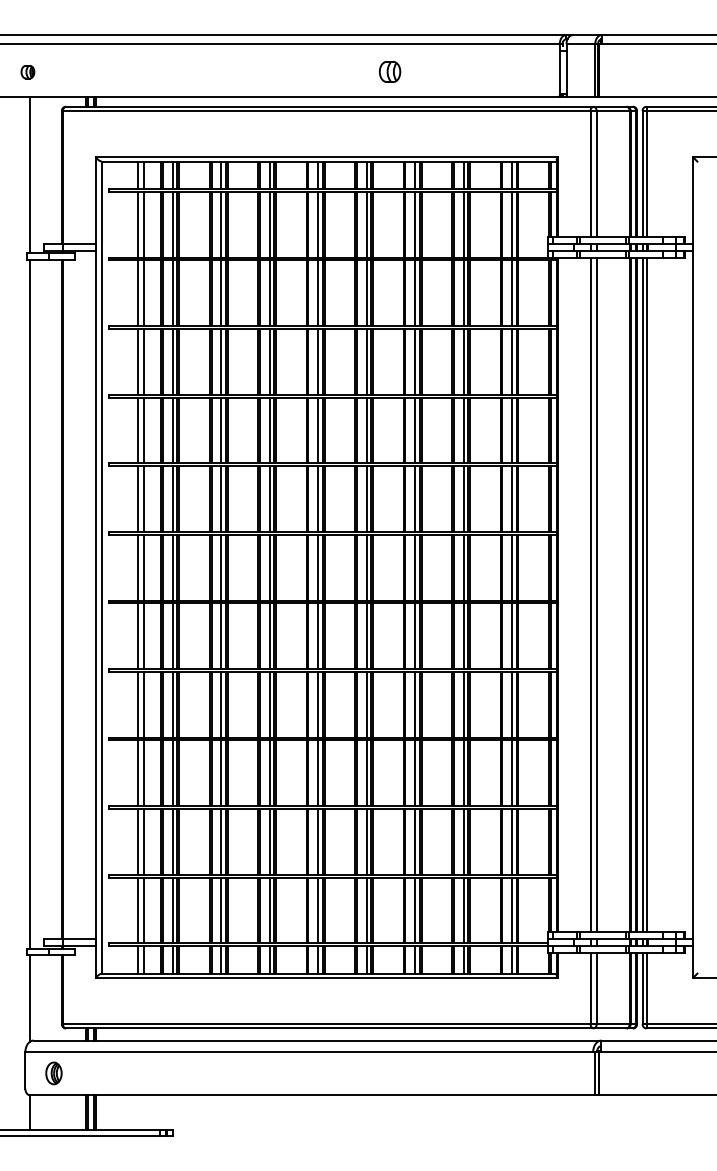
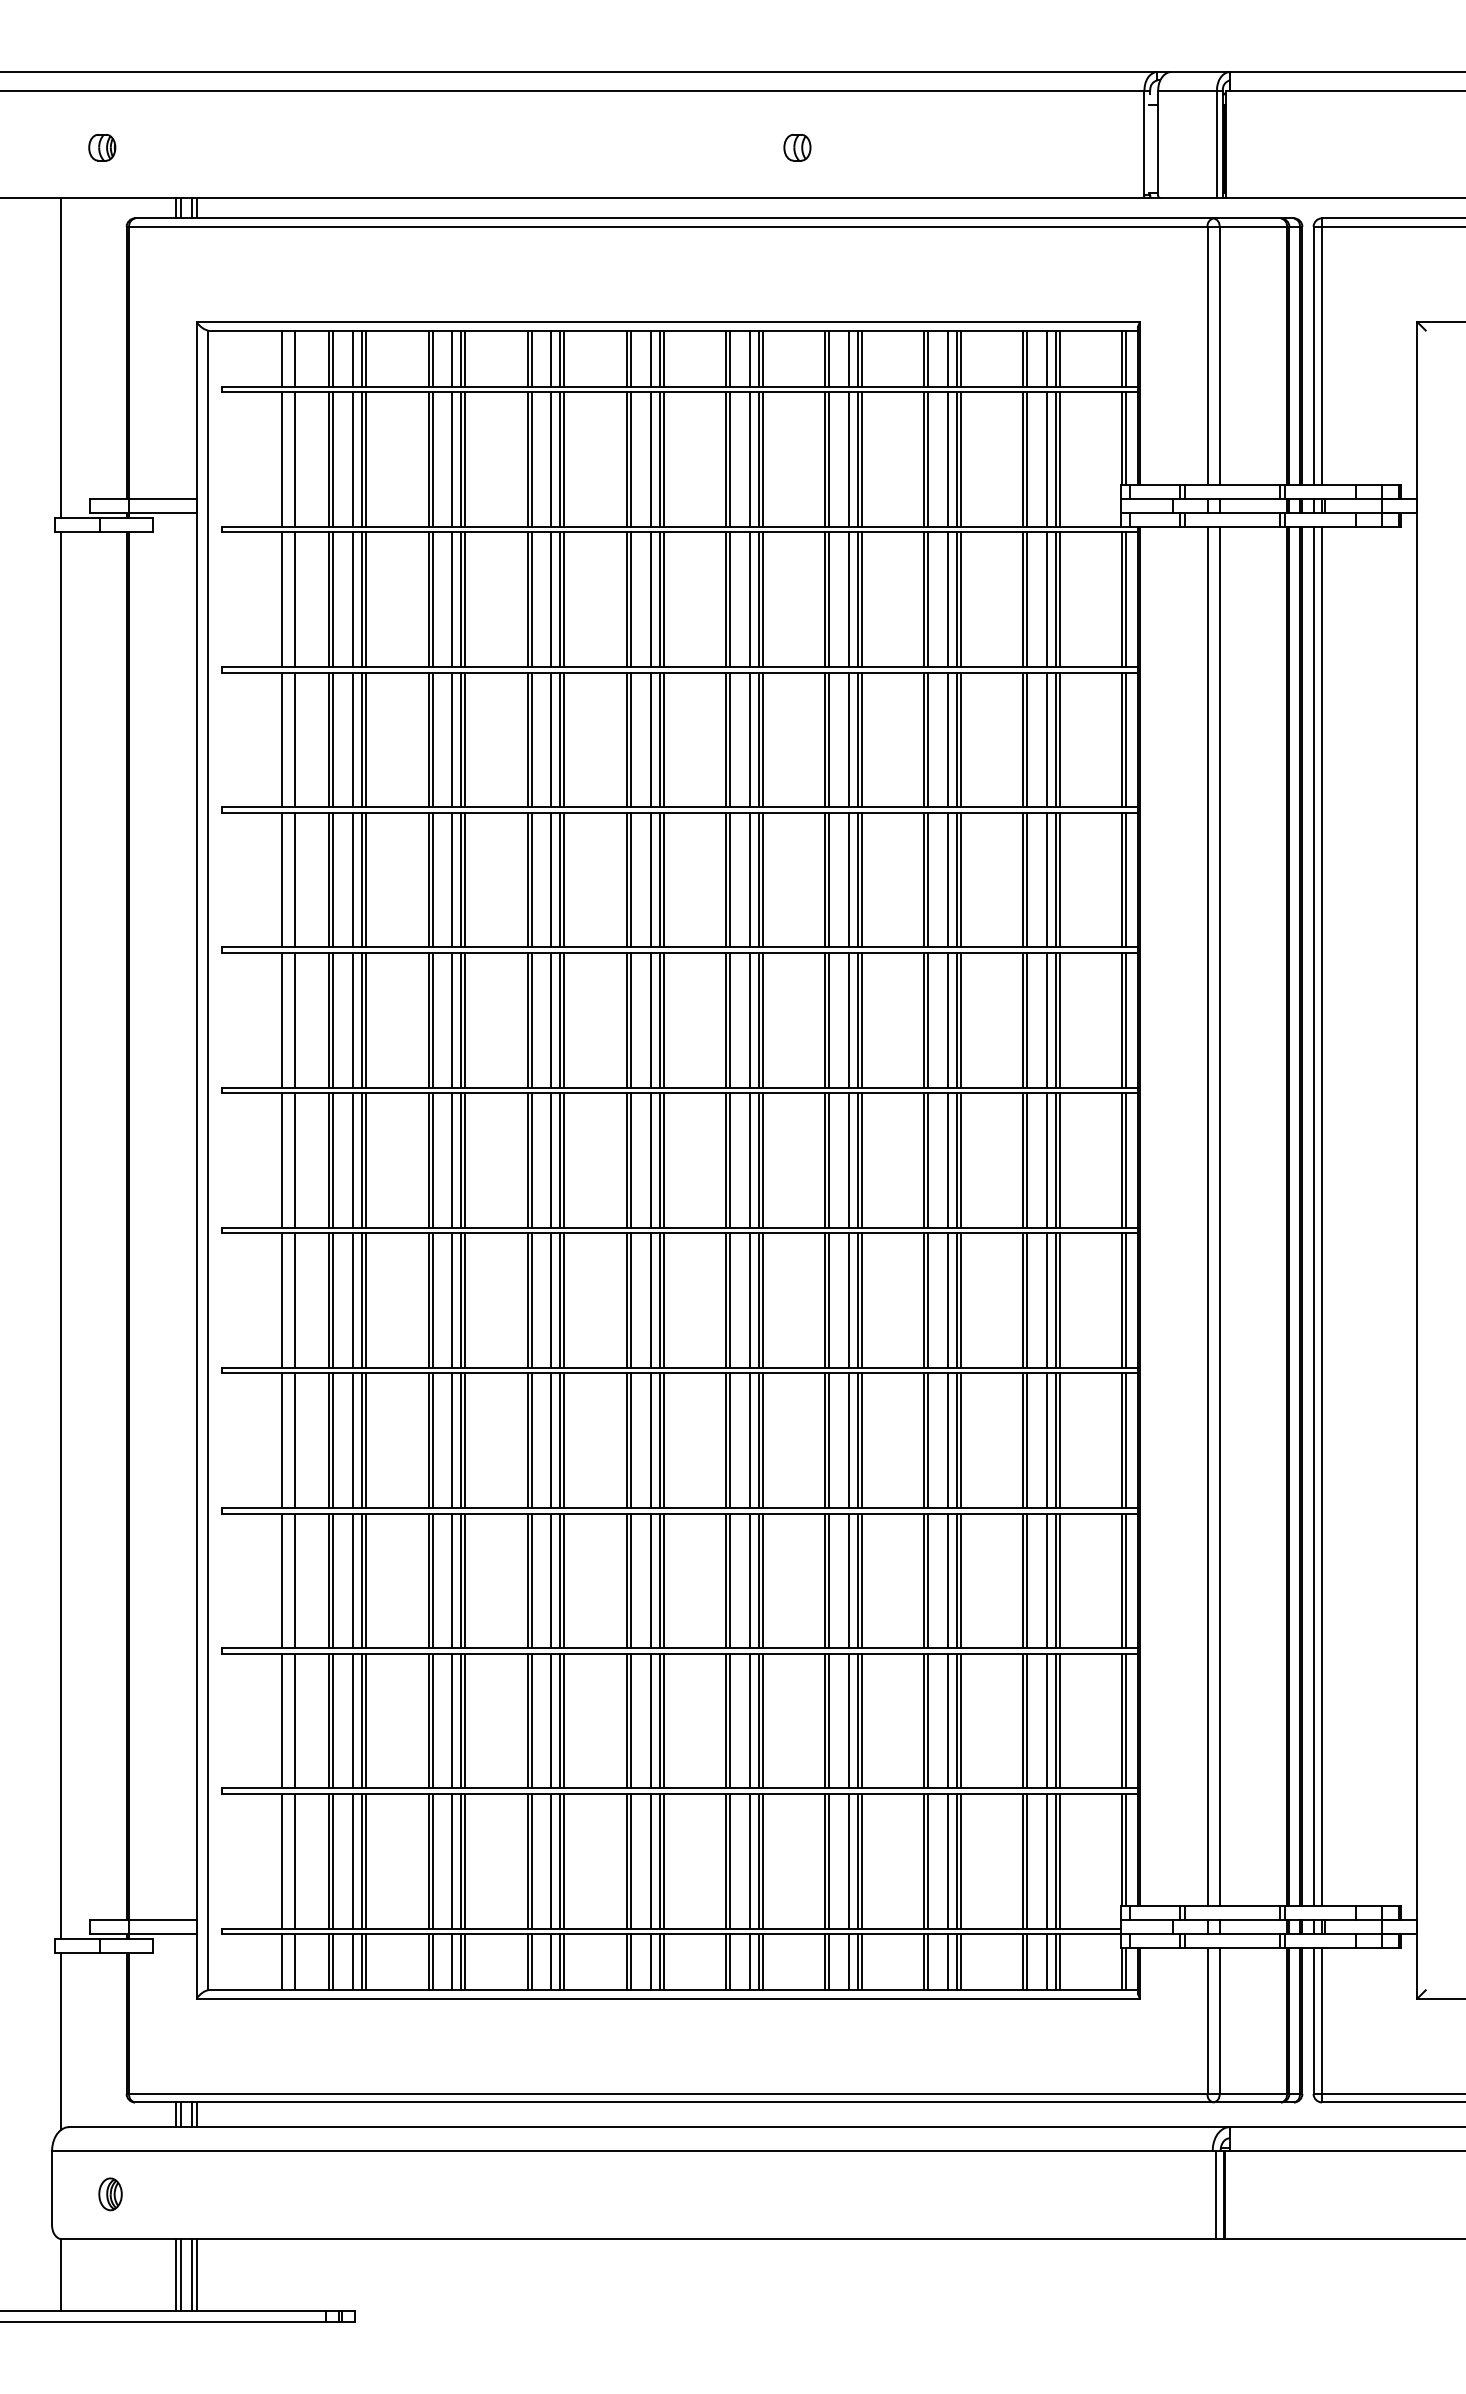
part: (27, 72) -> (101, 148), moved
part: (389, 72) -> (796, 148), size x0.62
part: (53, 1073) -> (109, 2194), size x0.71

